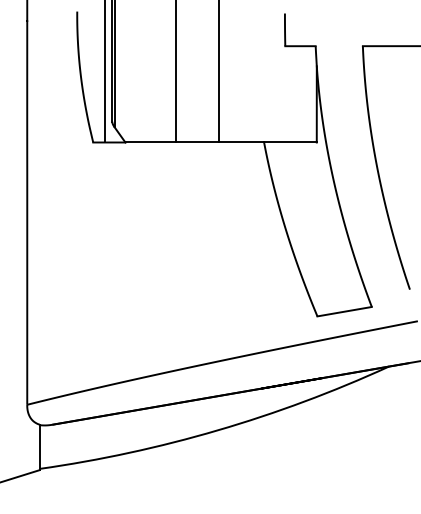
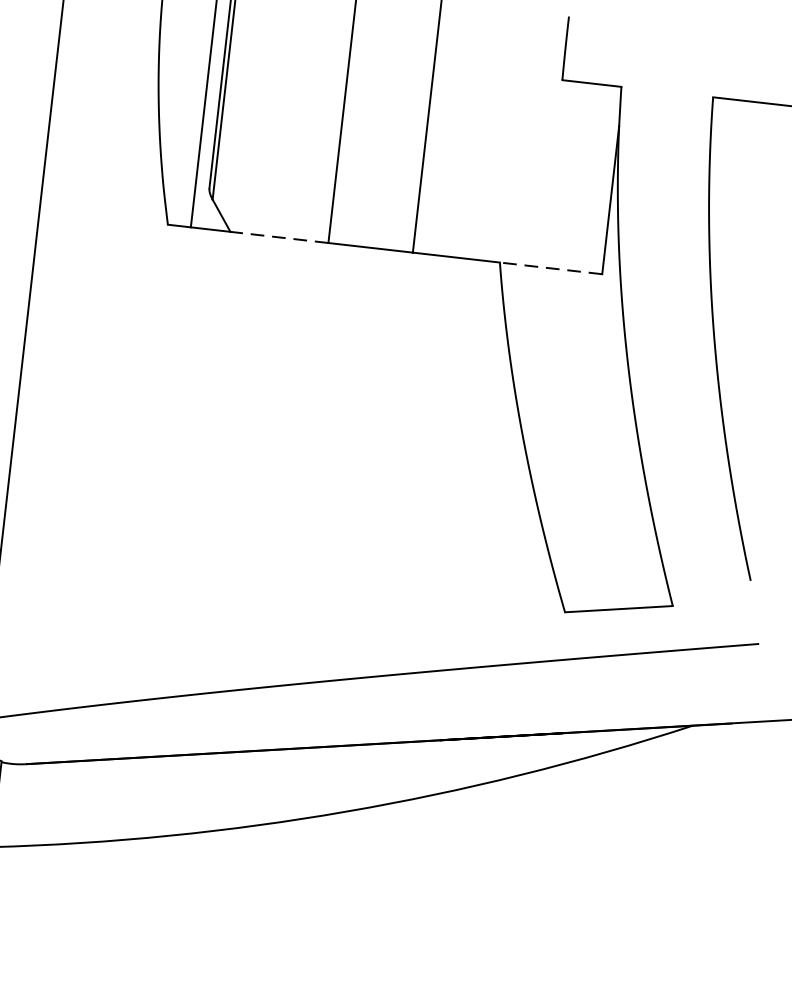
line: (150, 142) -> (279, 237), solid -> dashed
line: (289, 142) -> (549, 268), solid -> dashed

